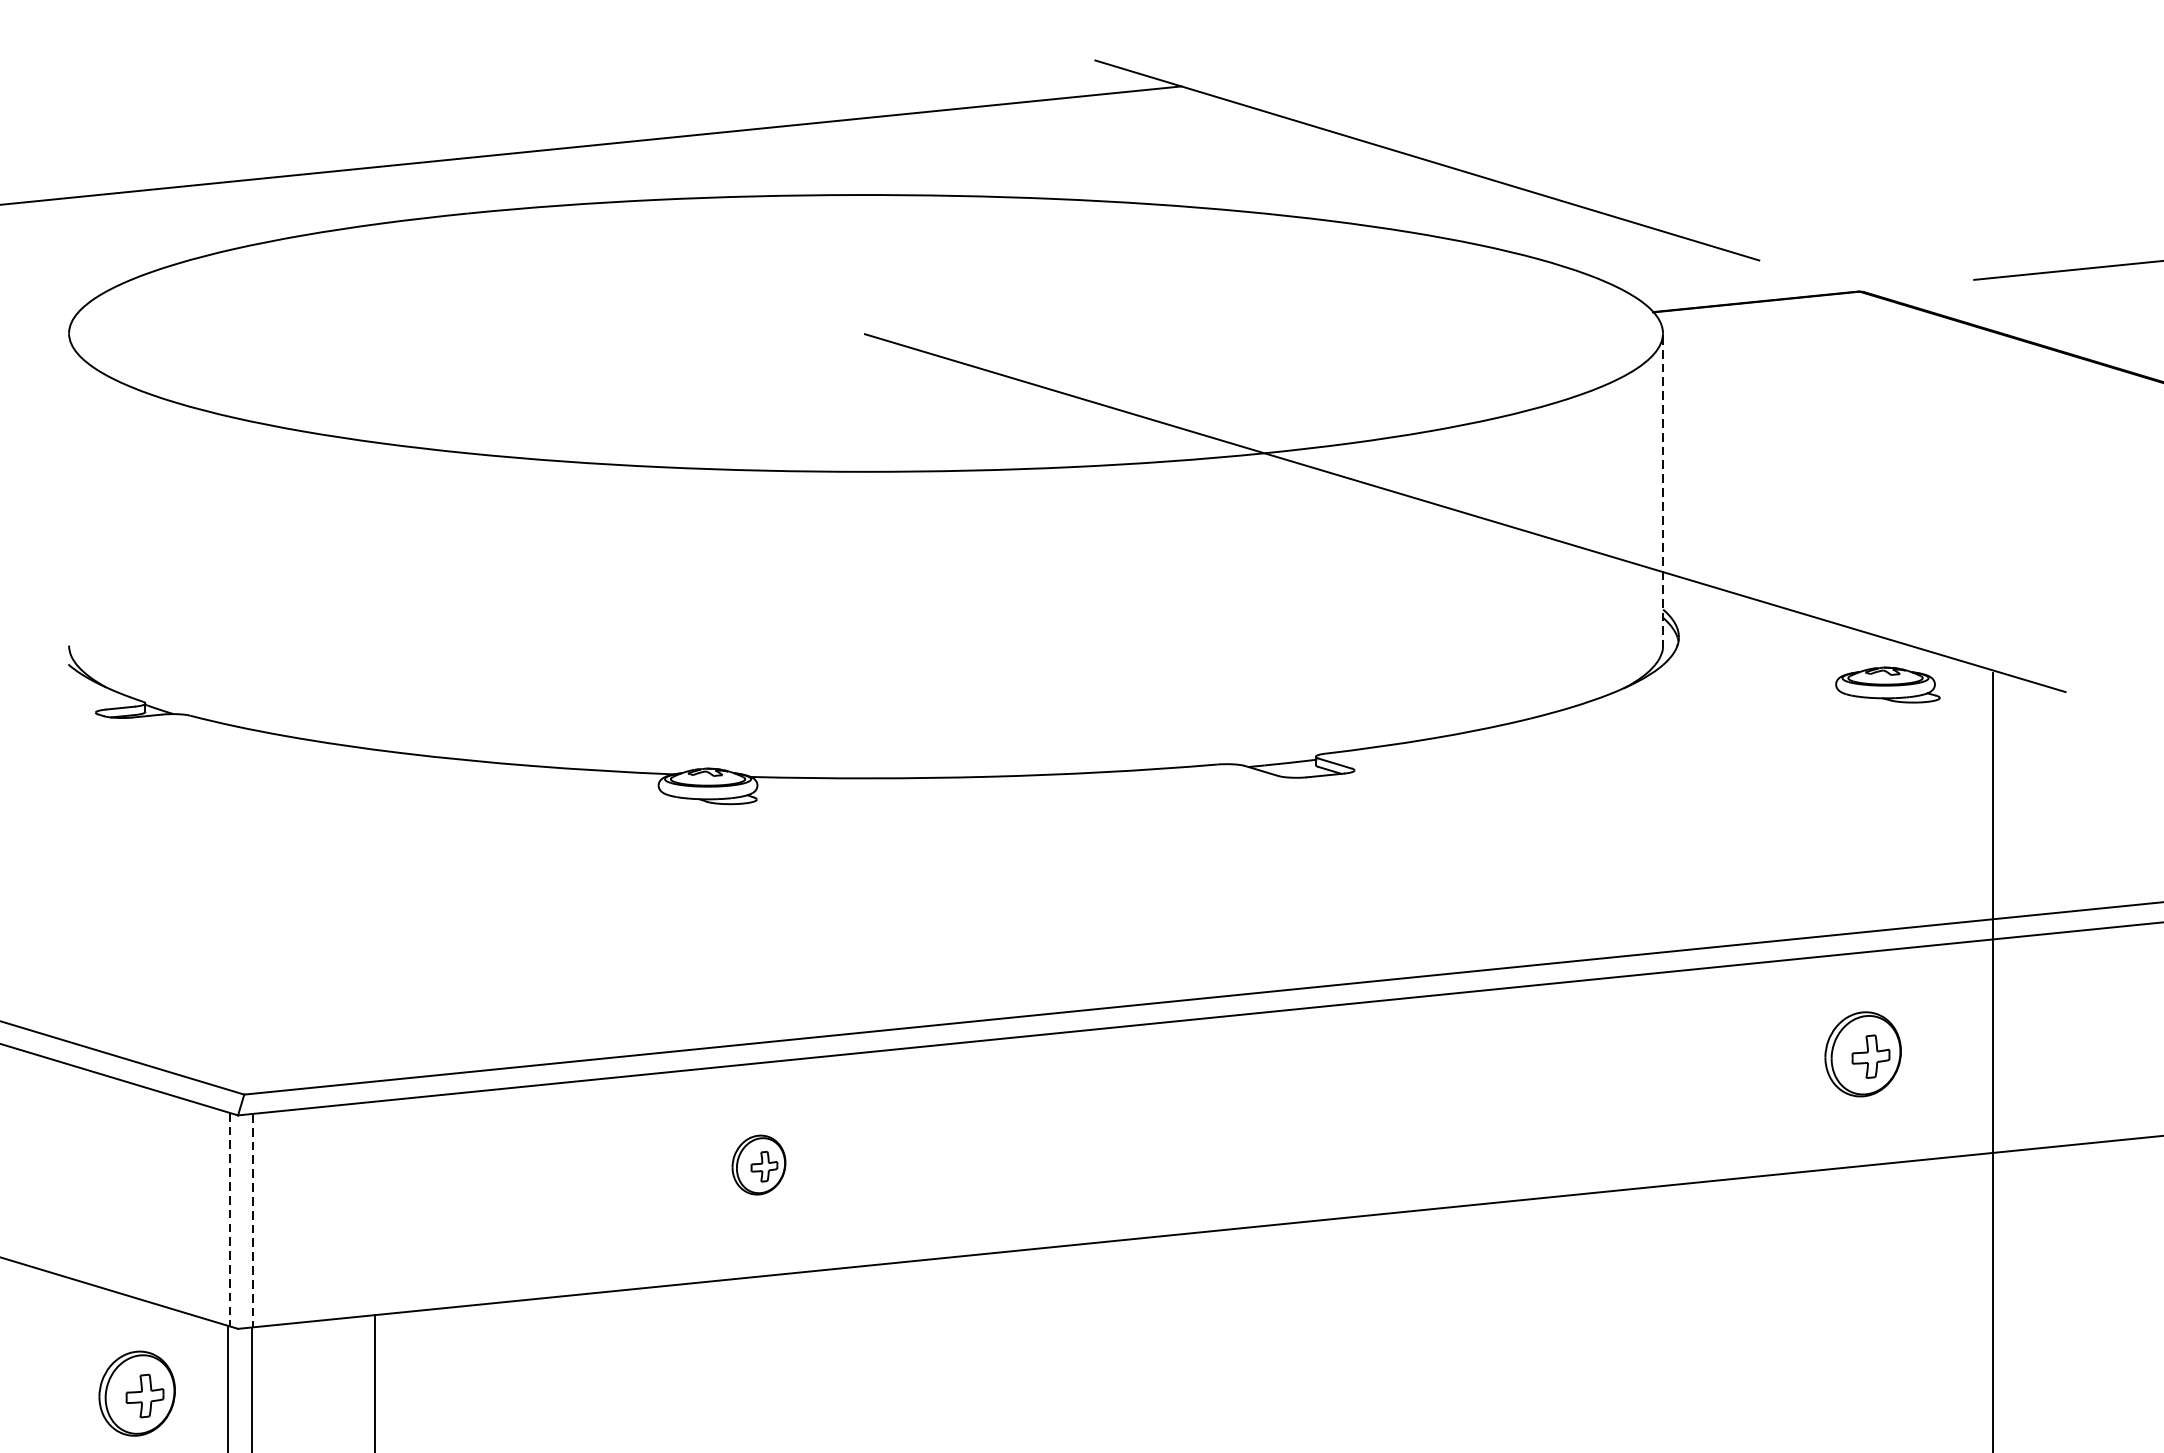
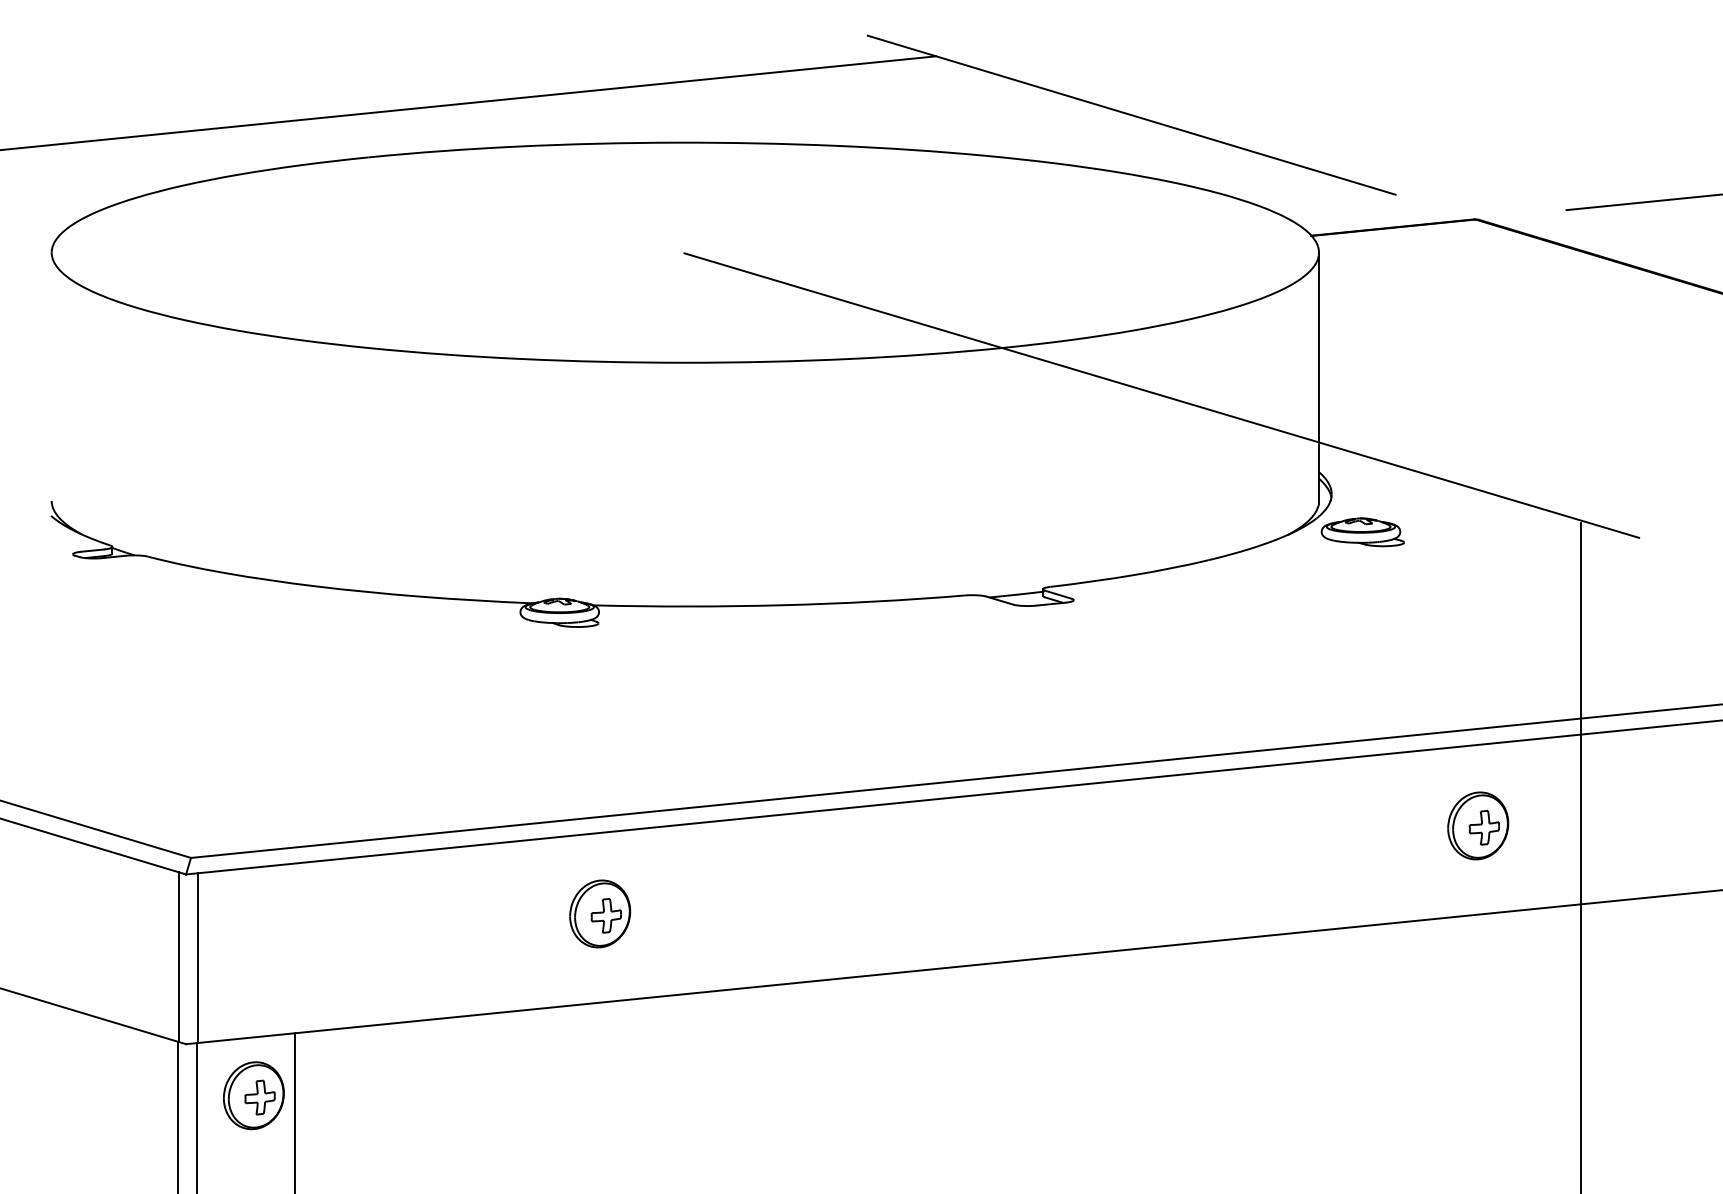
line: (1663, 491) -> (1319, 378), dashed -> solid
part: (1887, 685) -> (1362, 532), moved
part: (759, 1164) -> (600, 913), size x1.43
line: (229, 1219) -> (179, 957), dashed -> solid
line: (252, 1221) -> (197, 958), dashed -> solid
part: (136, 1393) -> (253, 1095), moved

